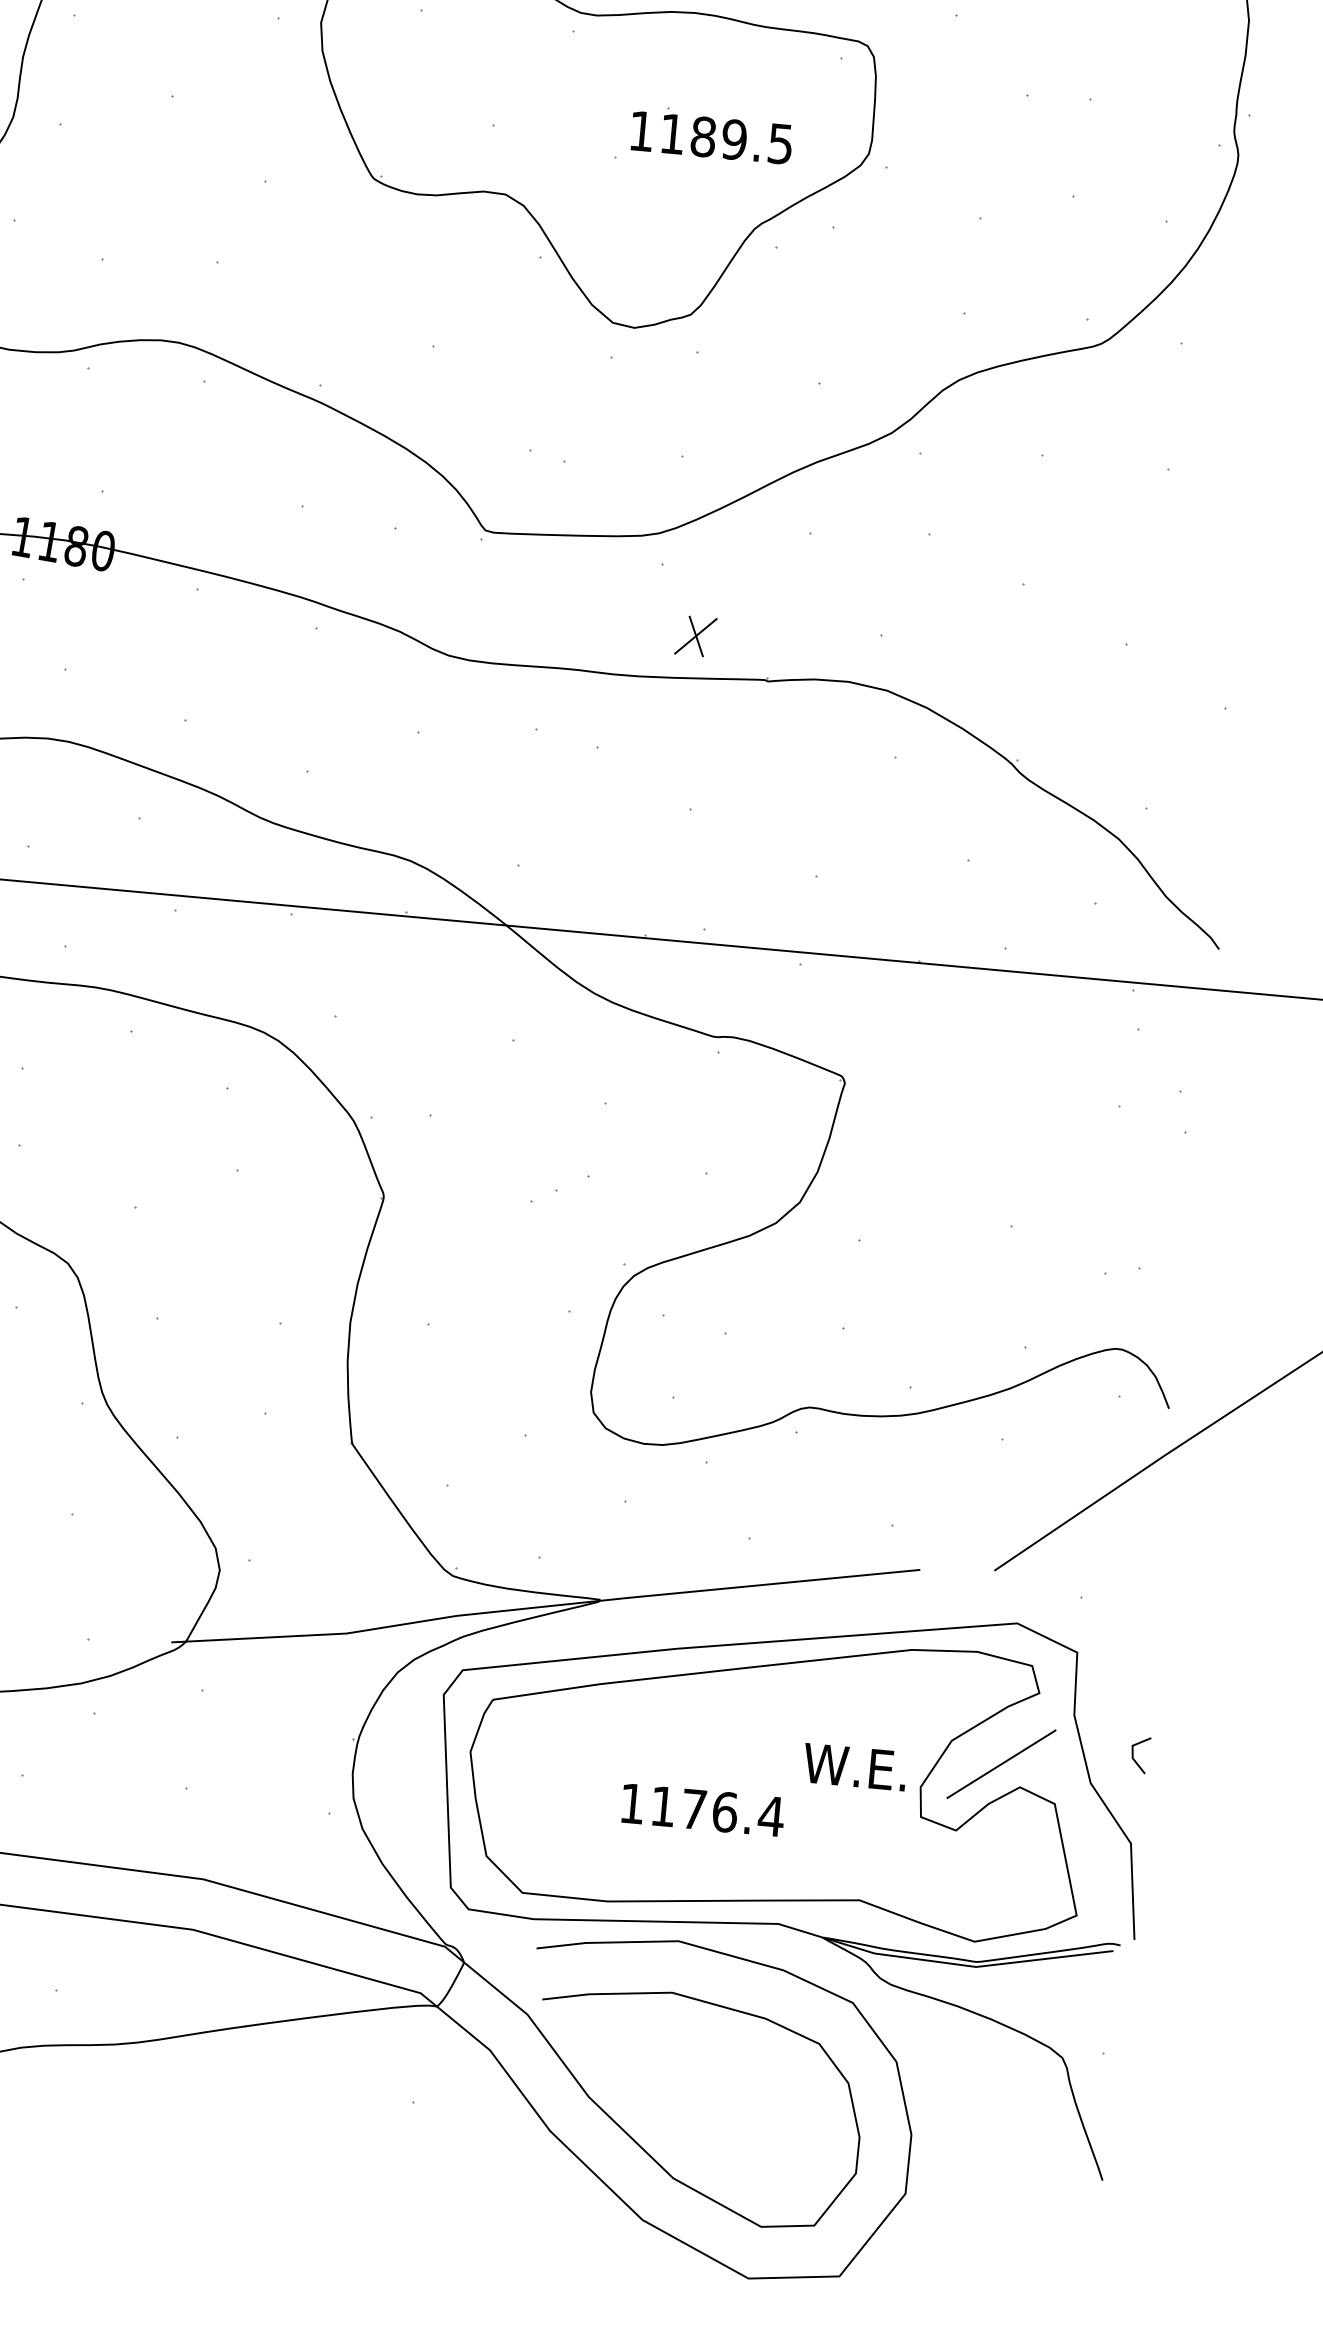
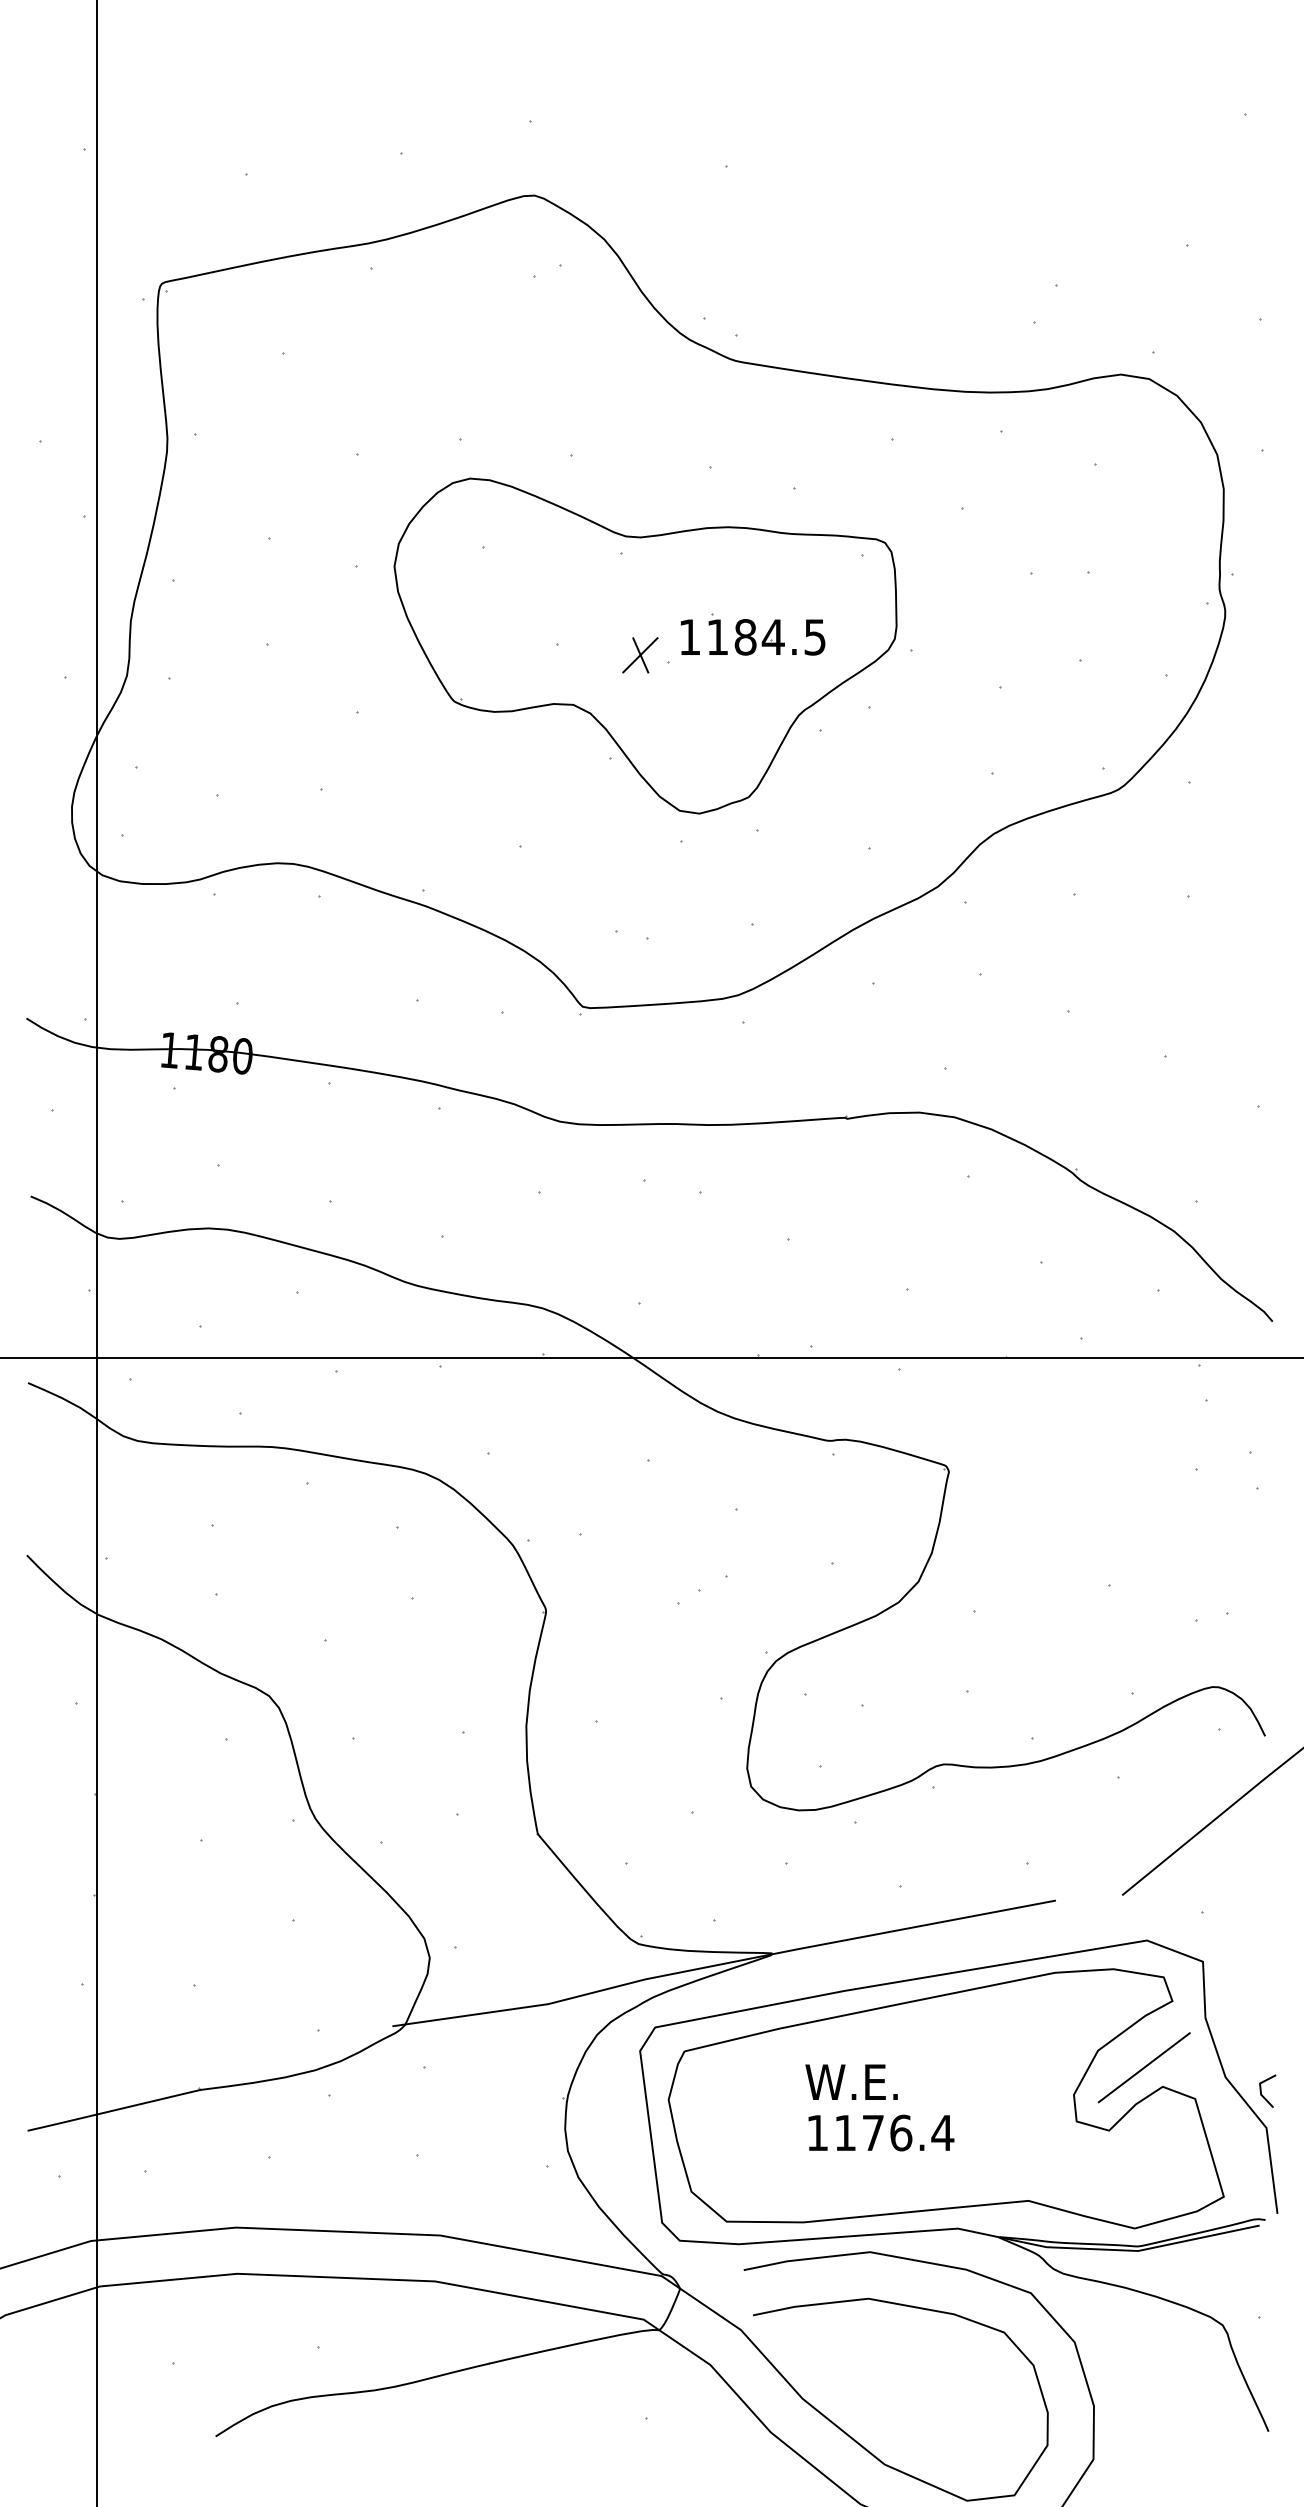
text: (733, 139) -> (772, 637), 1189.5 -> 1184.5
part: (695, 636) -> (640, 655), moved
line: (1133, 1753) -> (1261, 2090), moved
text: (854, 1766) -> (851, 2081), moved

